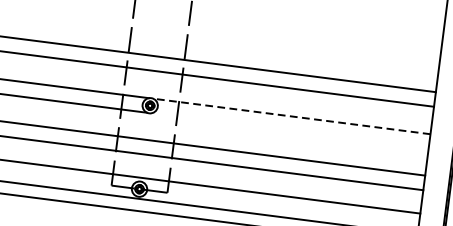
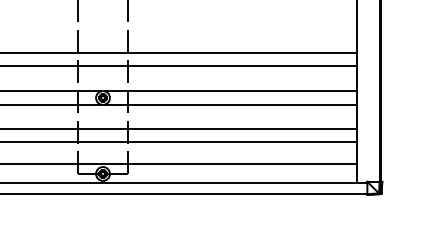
line: (291, 116) -> (230, 91), dashed -> solid
line: (289, 130) -> (230, 104), added

